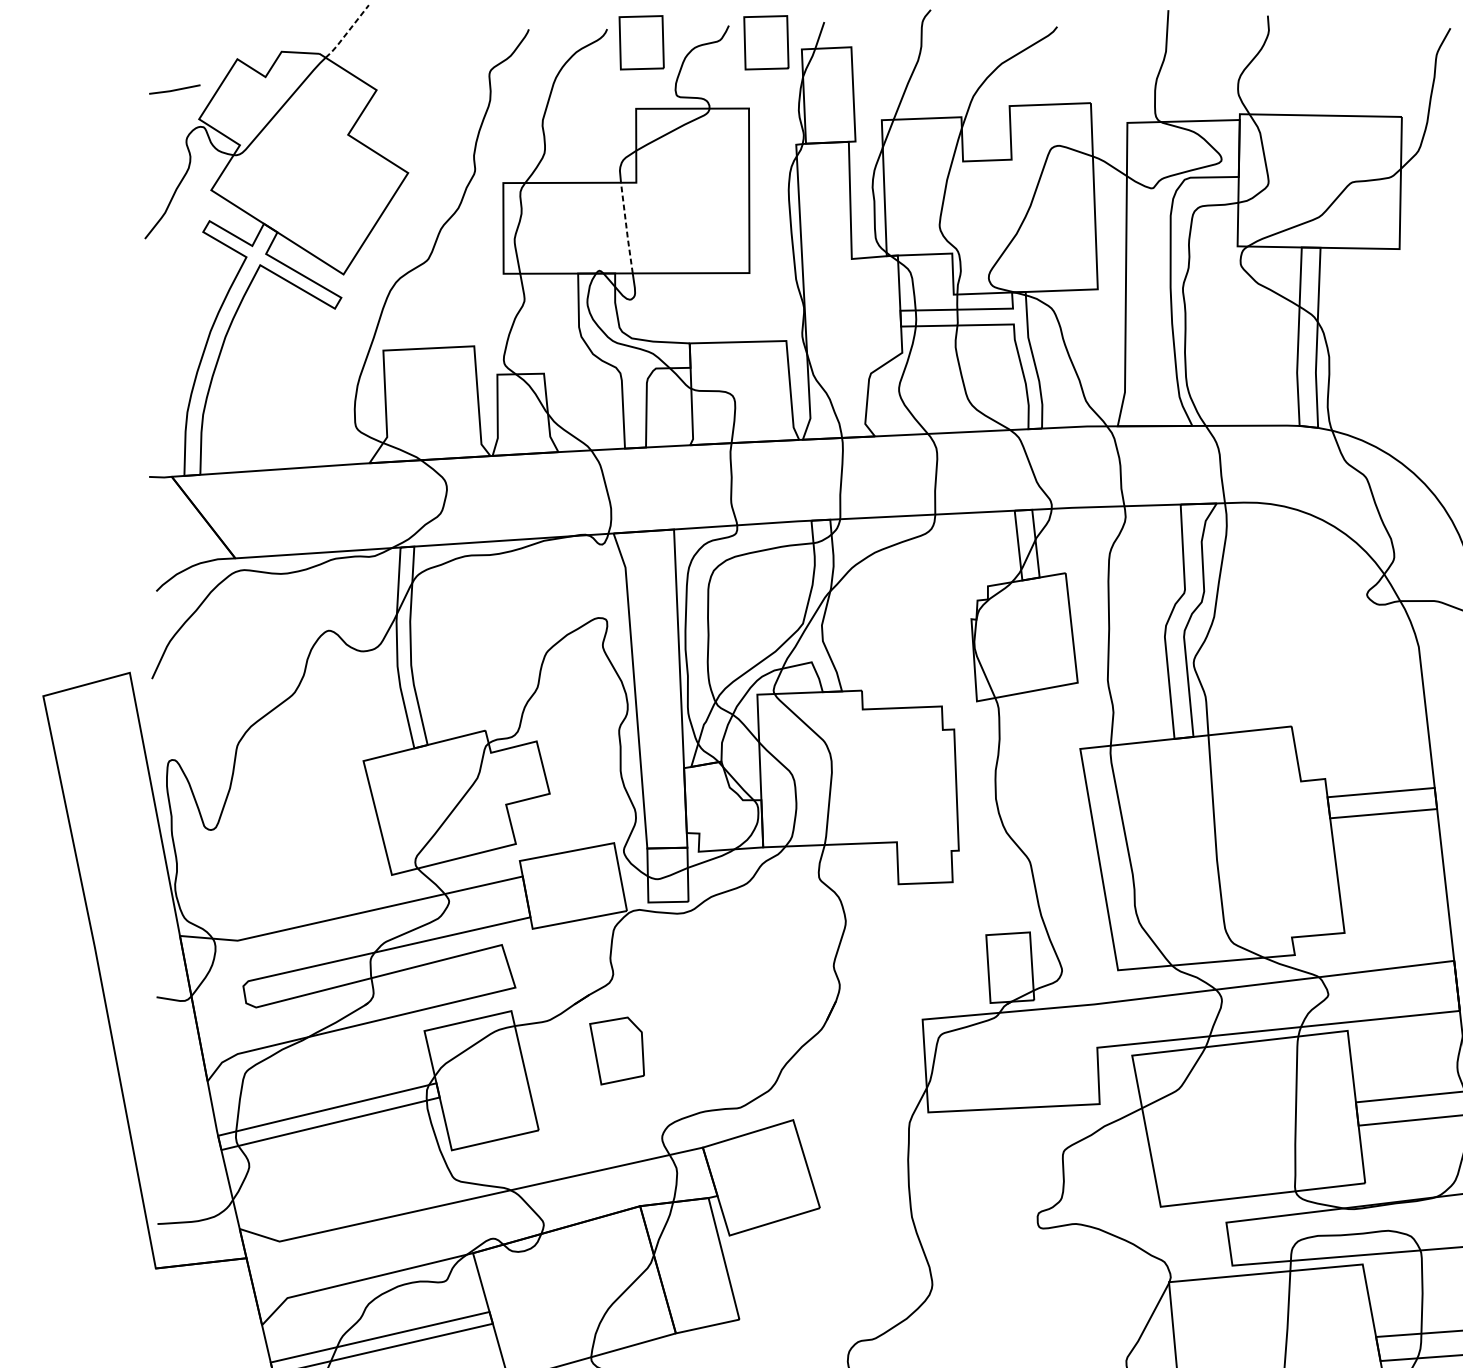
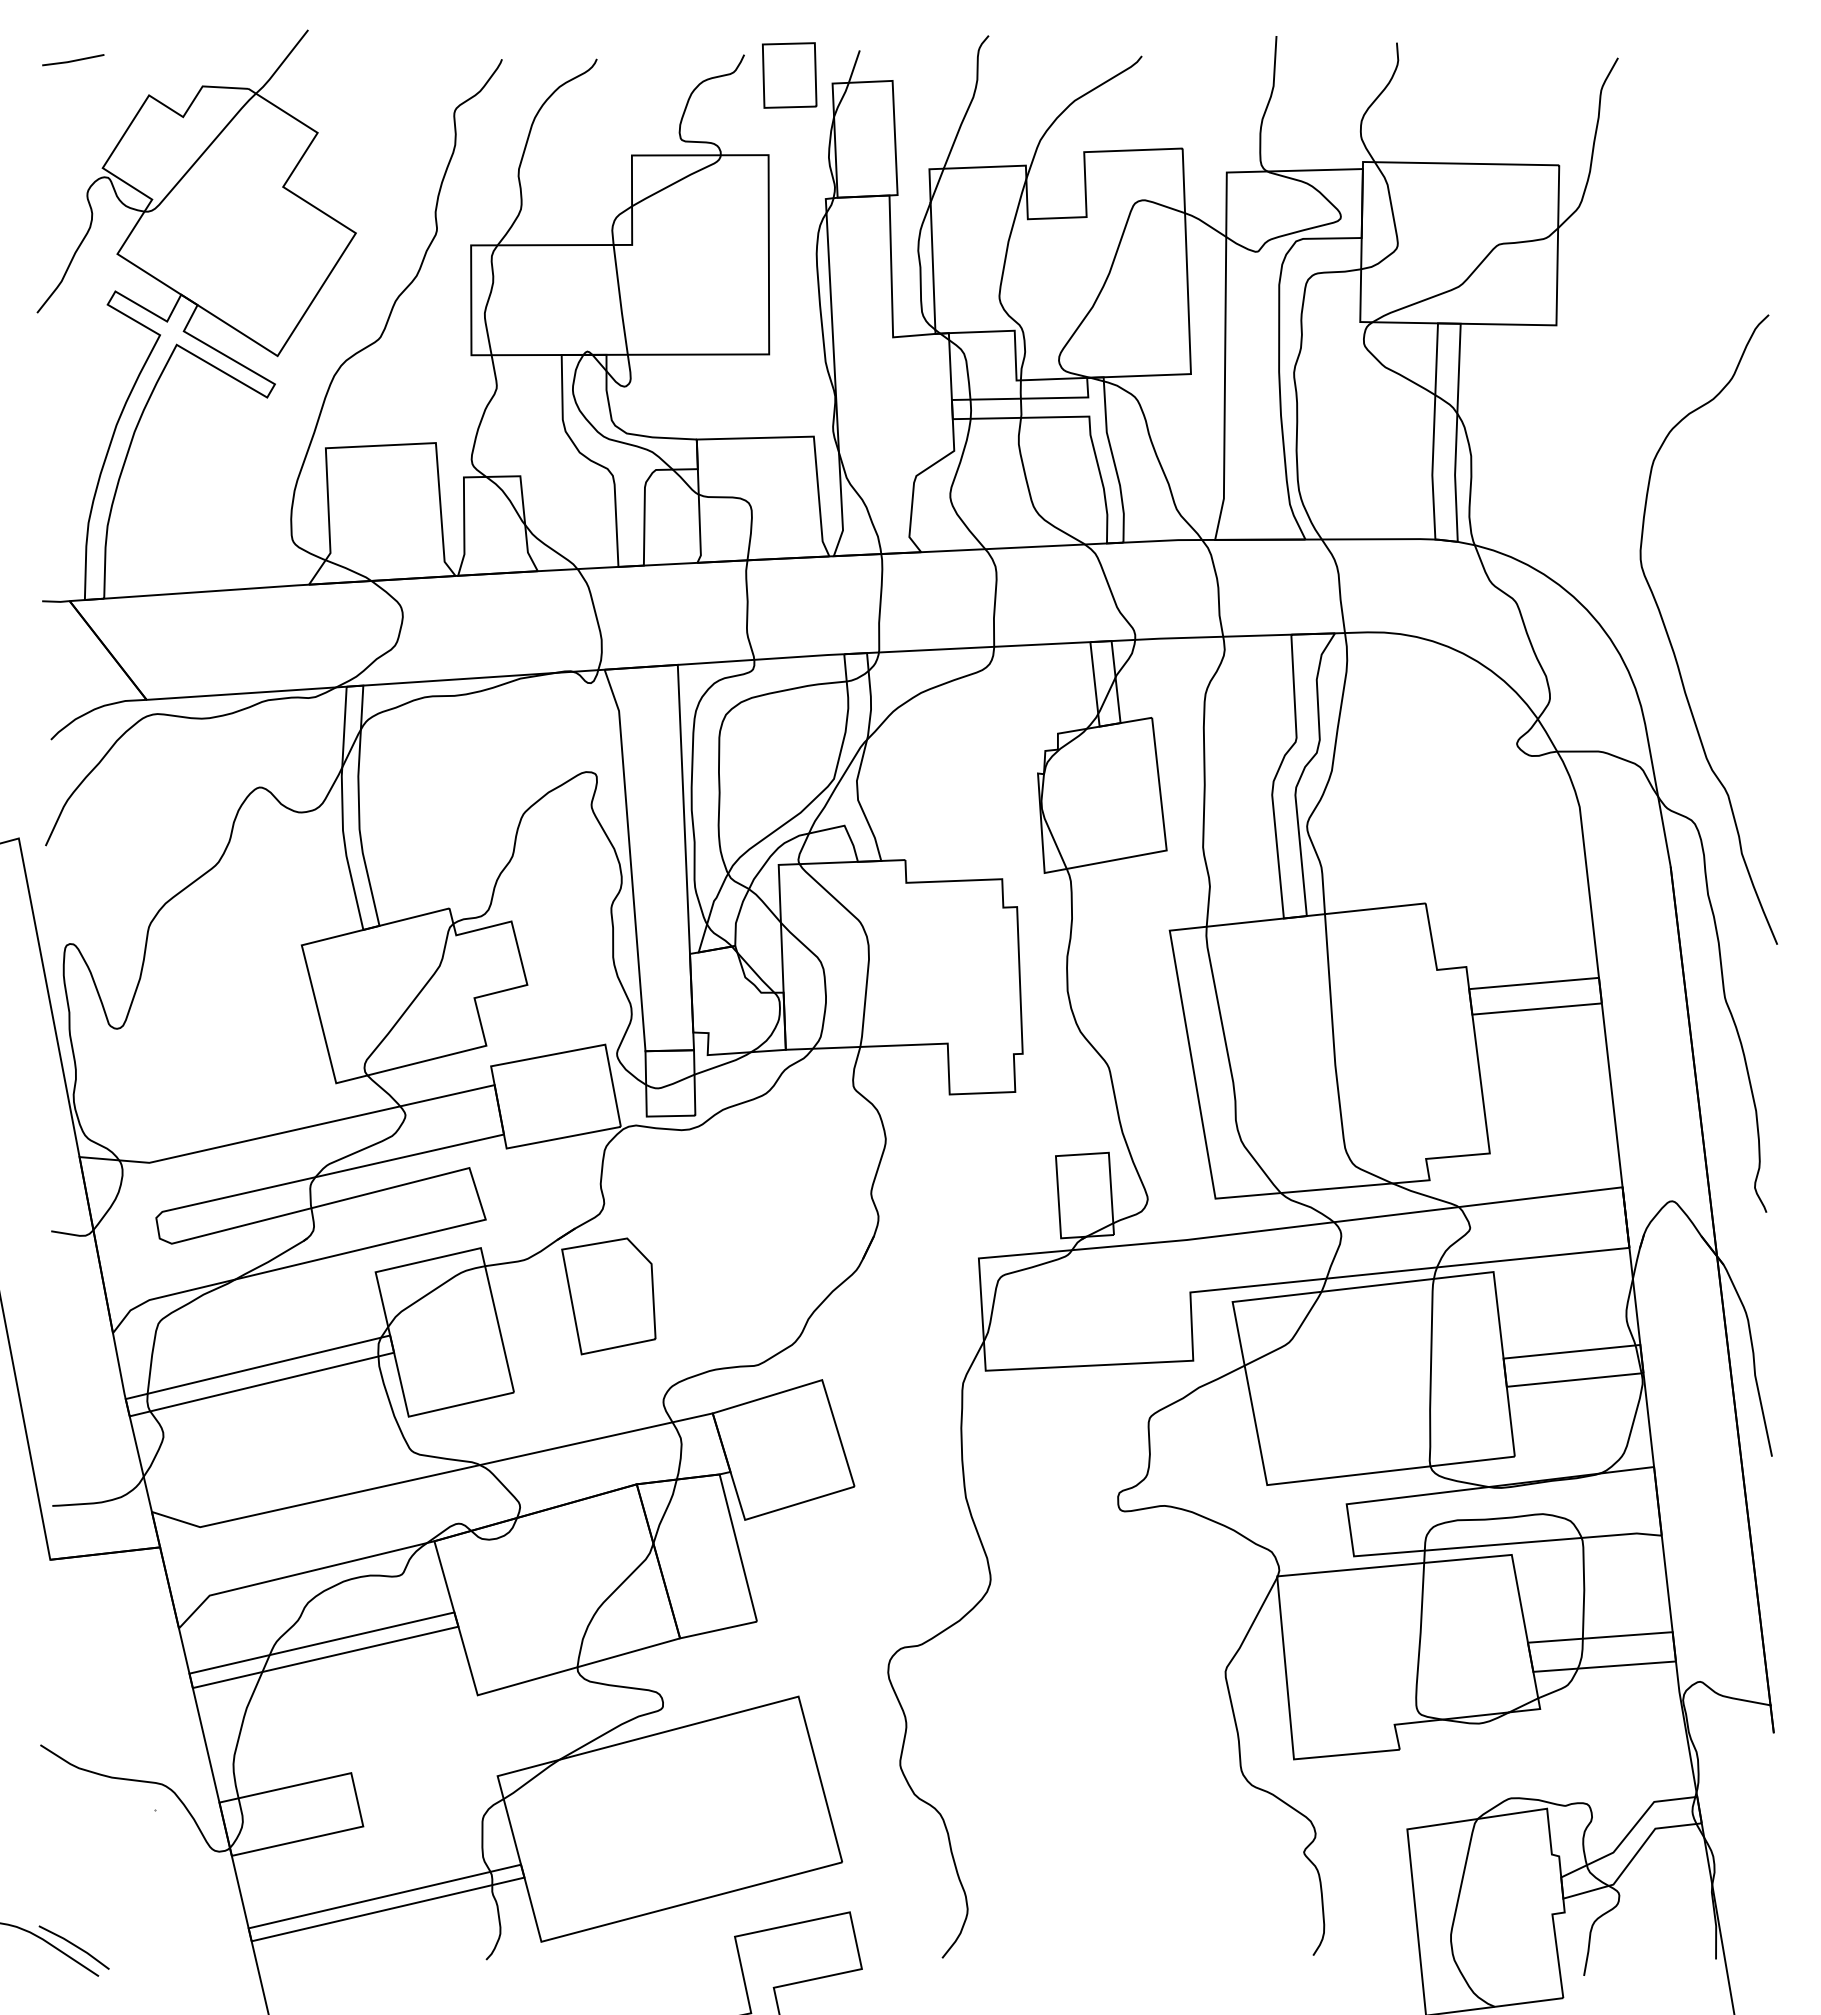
line: (347, 32) -> (282, 63), dashed -> solid
part: (641, 42) -> (638, 75), removed
line: (174, 89) -> (73, 60), moved
line: (626, 228) -> (620, 300), dashed -> solid
part: (616, 1051) -> (608, 1296), size x1.43

